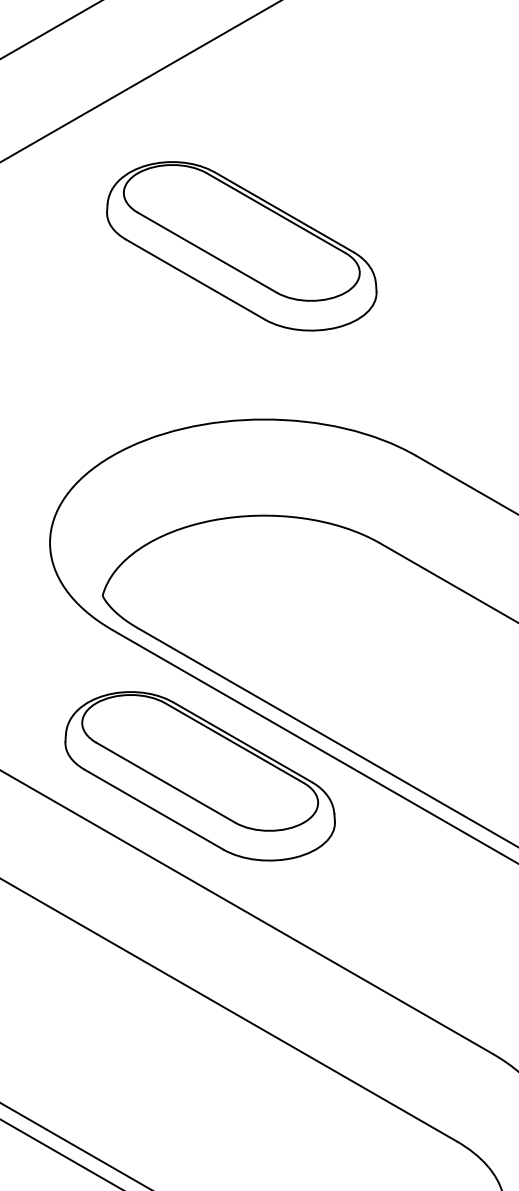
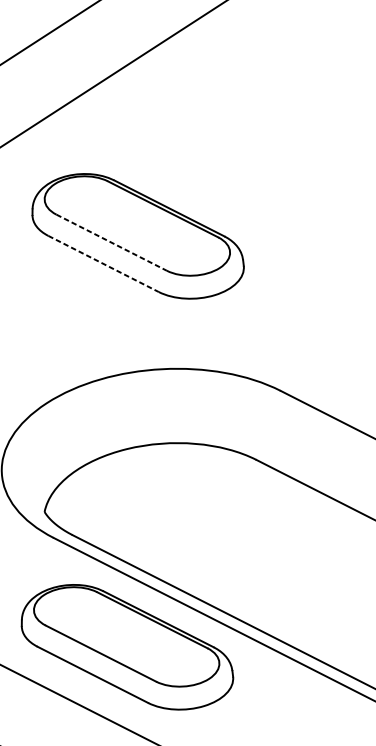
line: (207, 252) -> (111, 242), solid -> dashed
line: (196, 279) -> (104, 263), solid -> dashed

